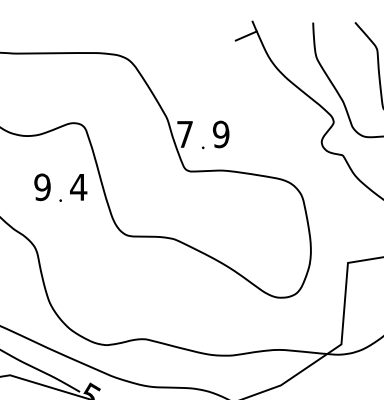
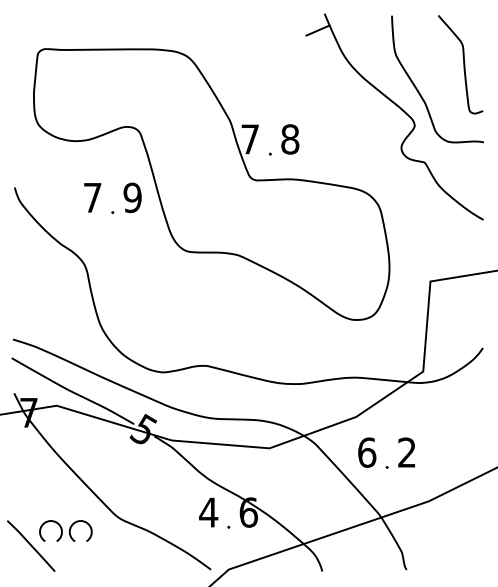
text: (221, 134) -> (290, 139), 9 -> 8
text: (42, 186) -> (92, 197), 9 -> 7
text: (78, 186) -> (132, 197), 4 -> 9

